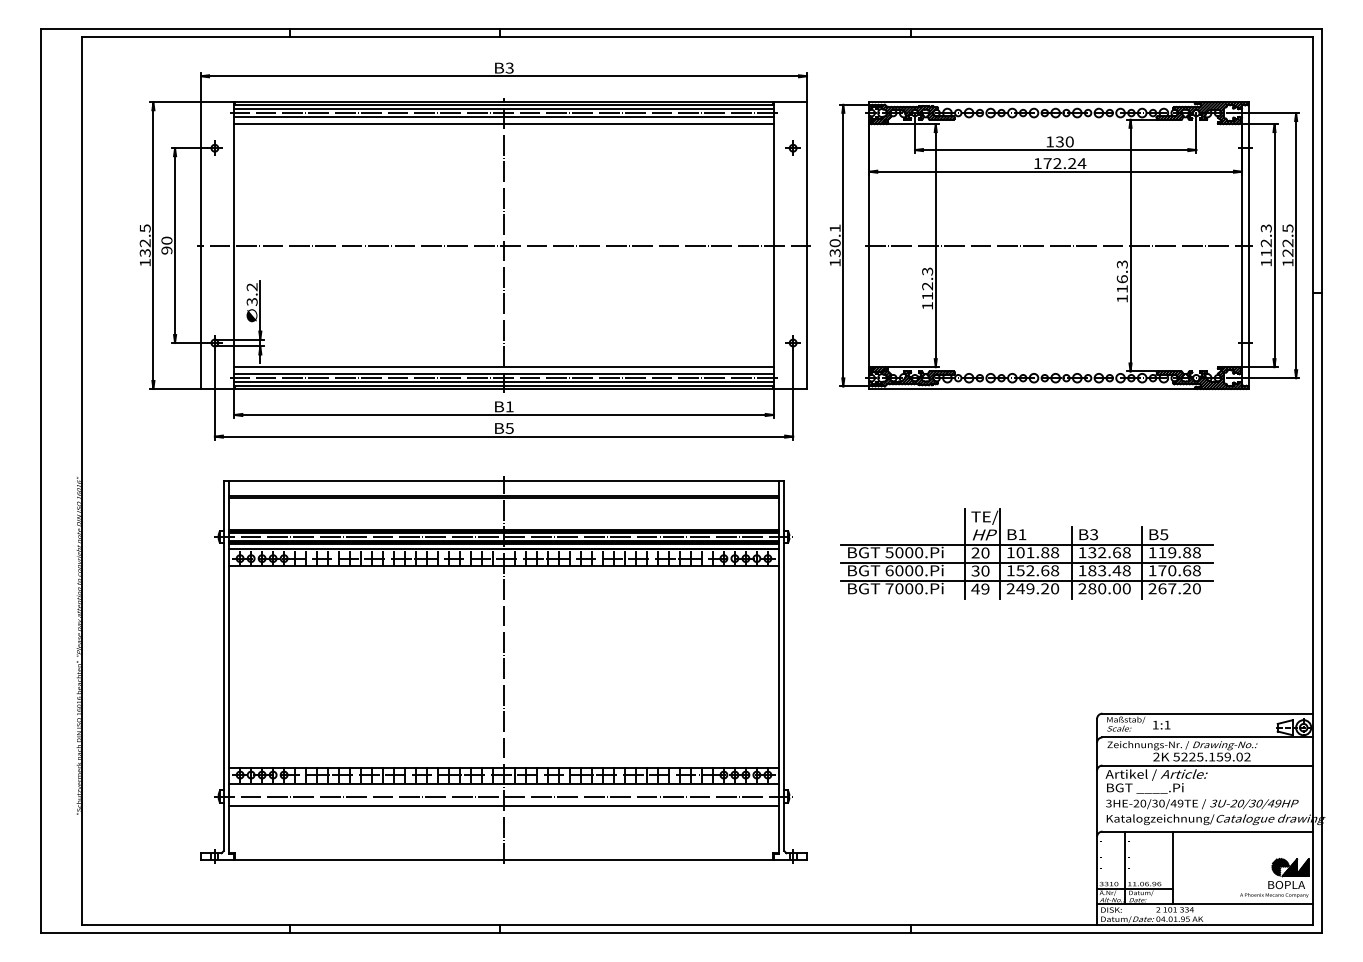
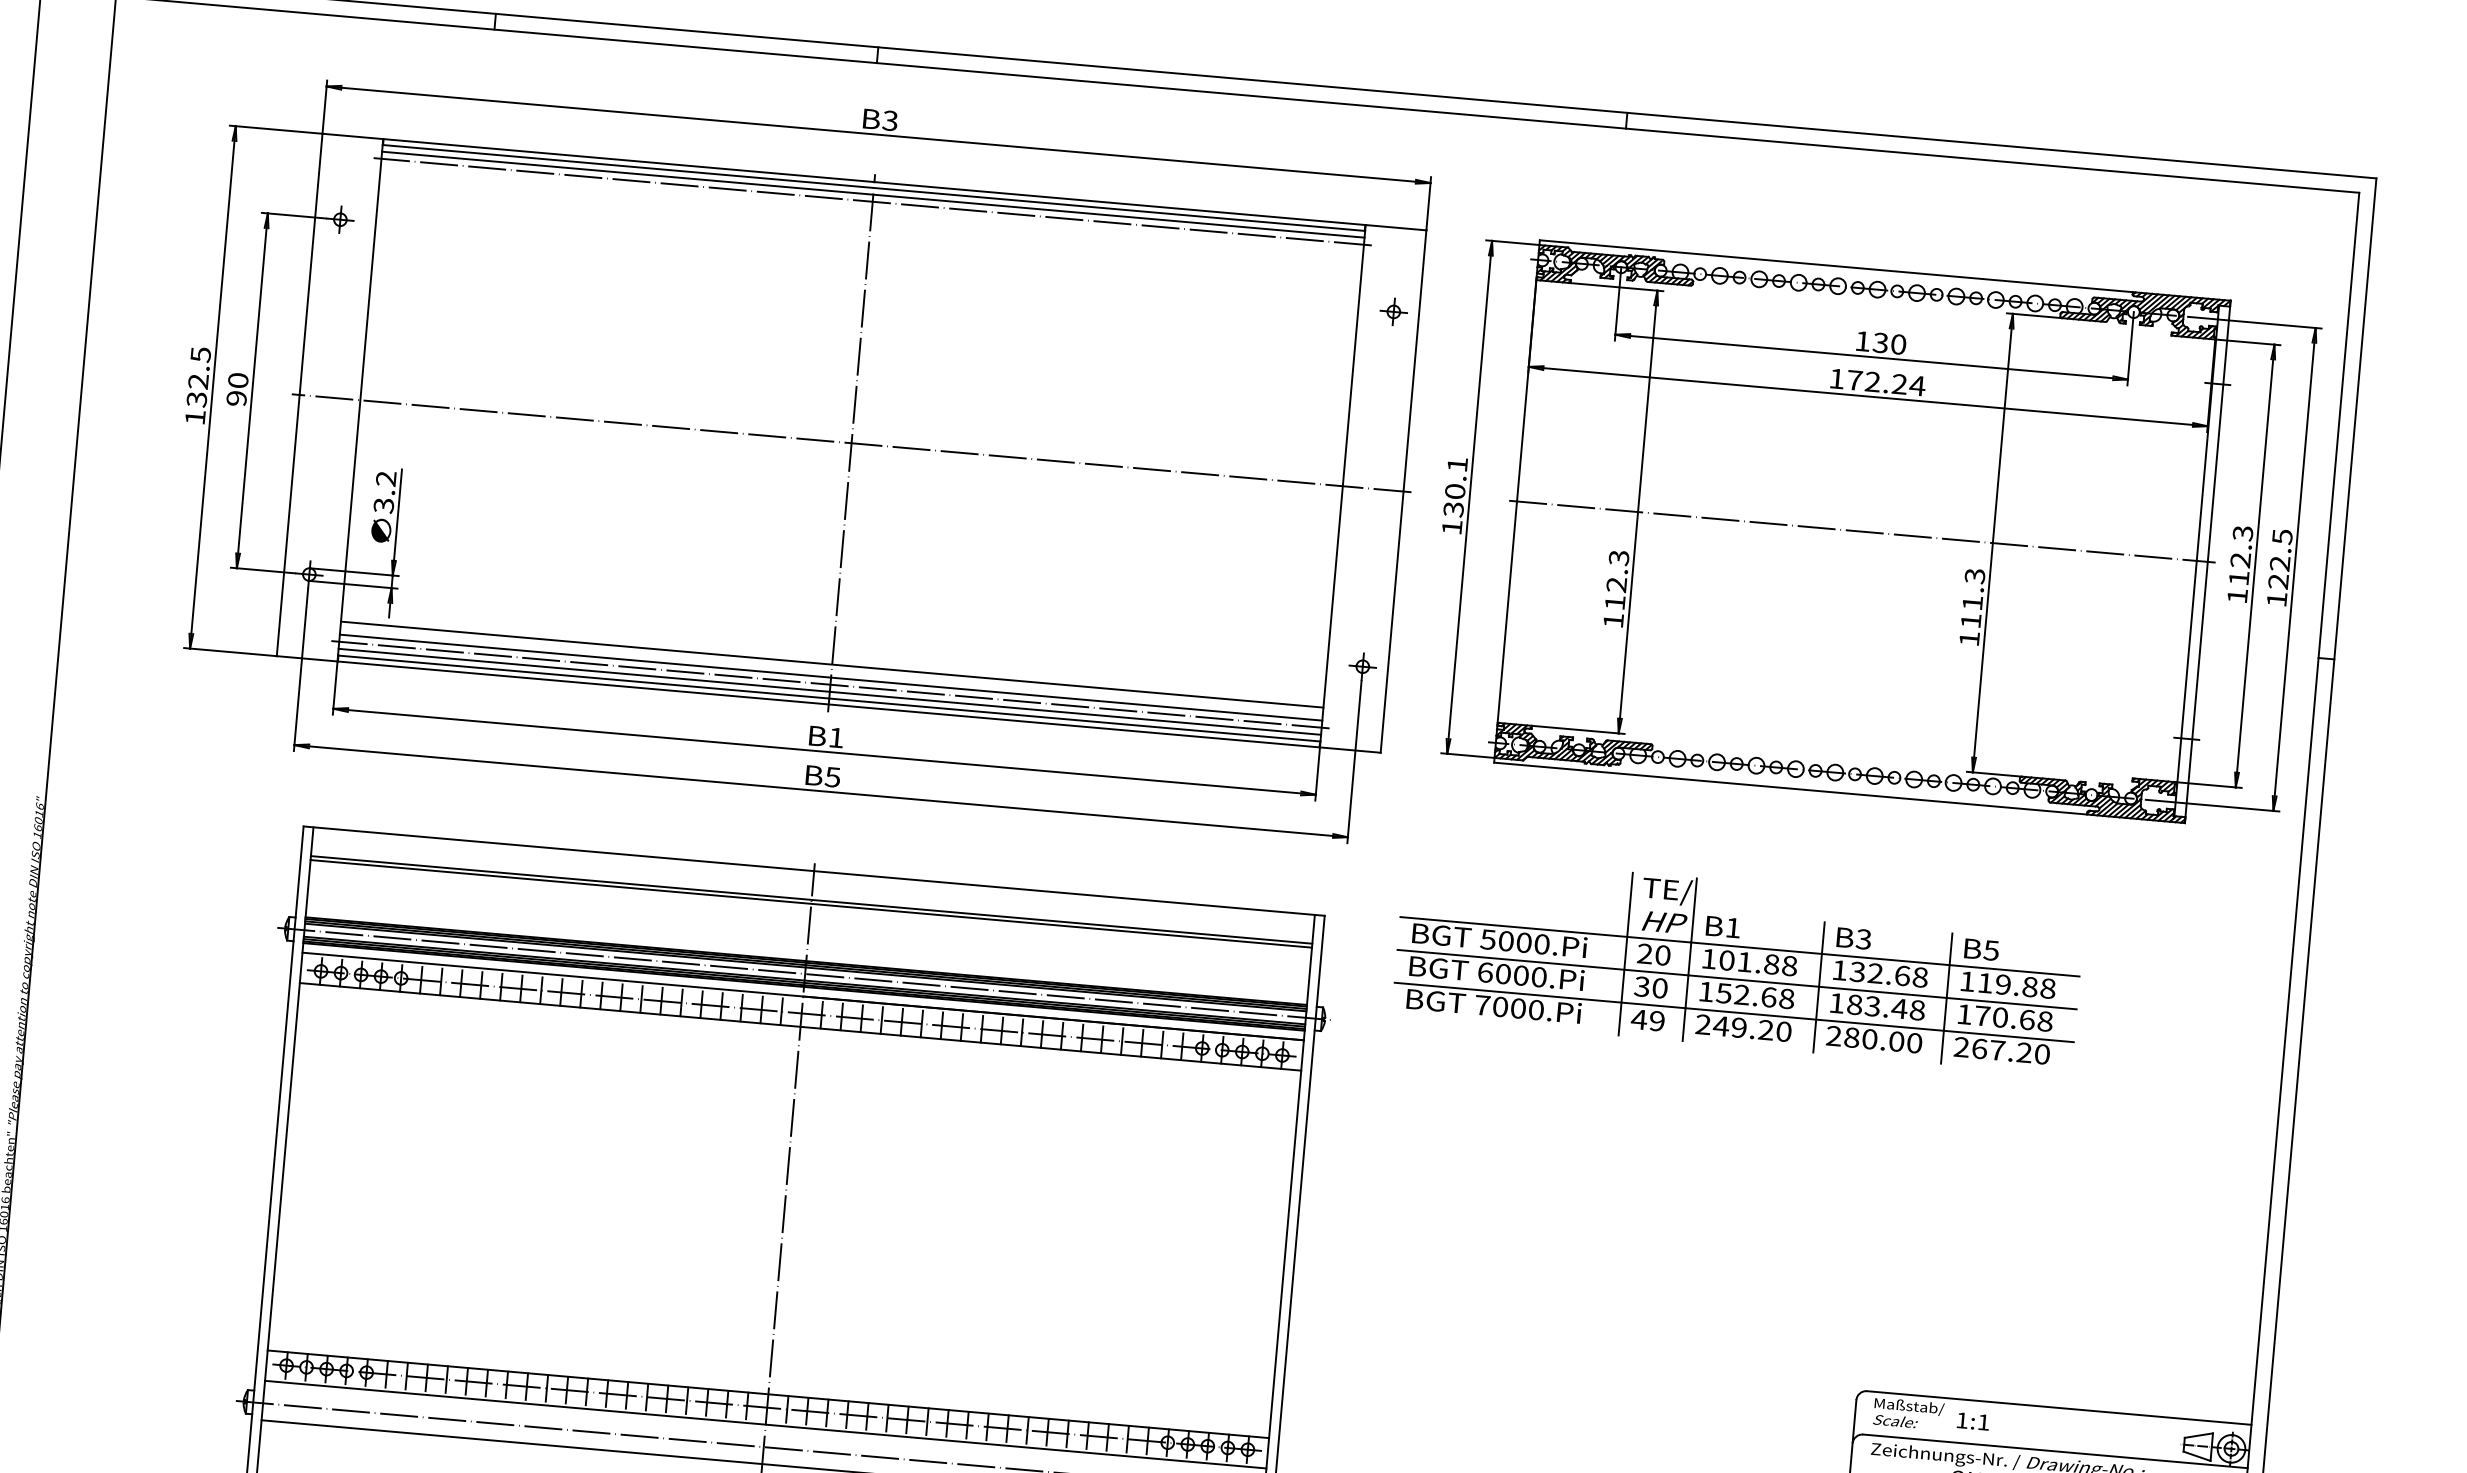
line: (503, 116) -> (871, 207), removed
line: (503, 124) -> (869, 222), removed
text: (1121, 279) -> (1971, 603), 116.3 -> 111.3
part: (1026, 553) -> (1737, 962), moved

